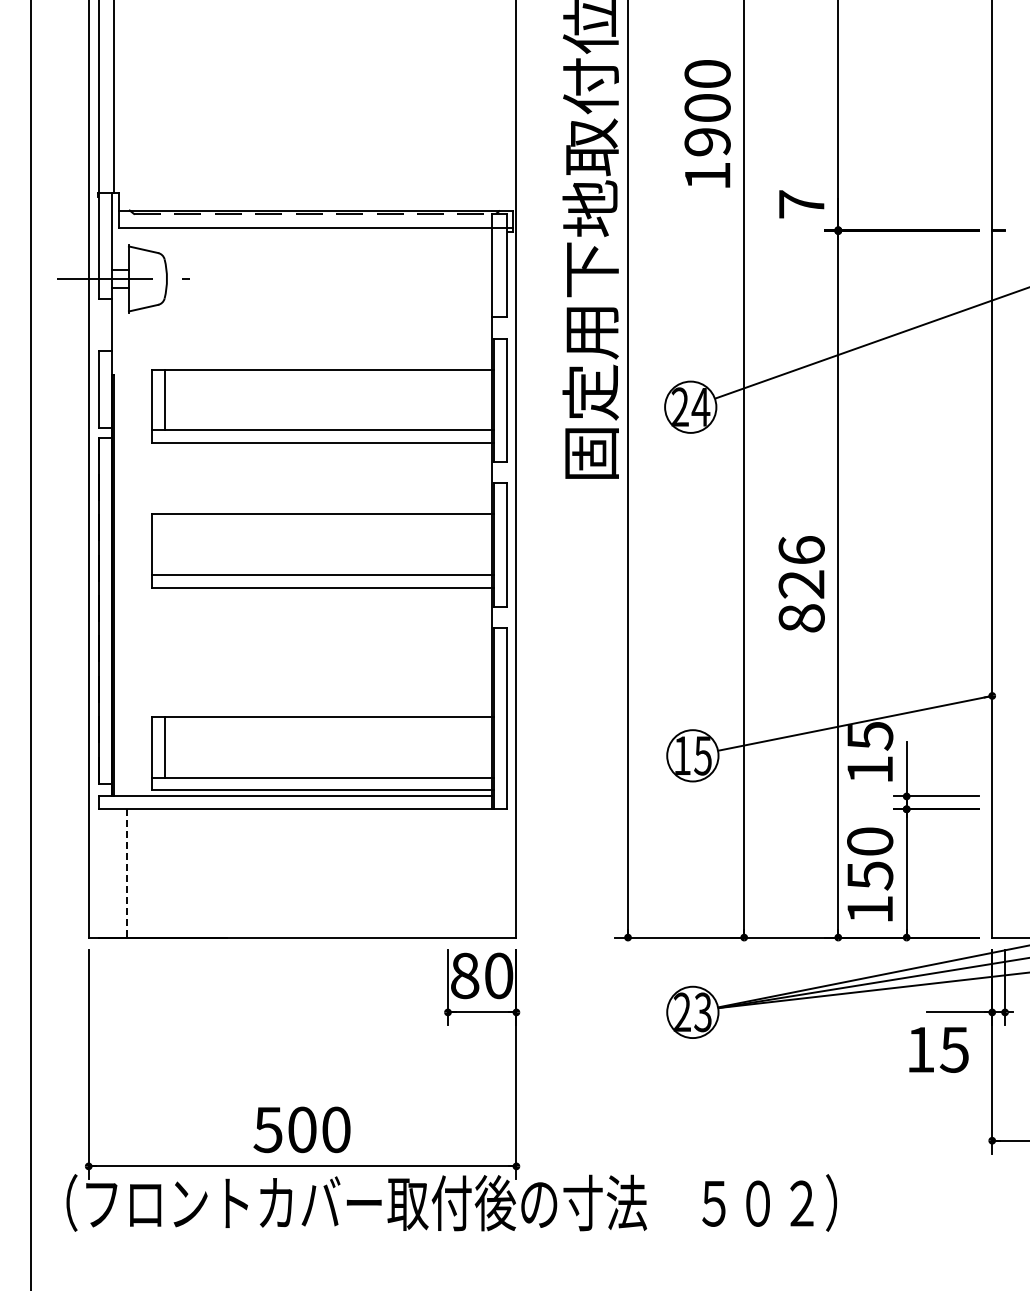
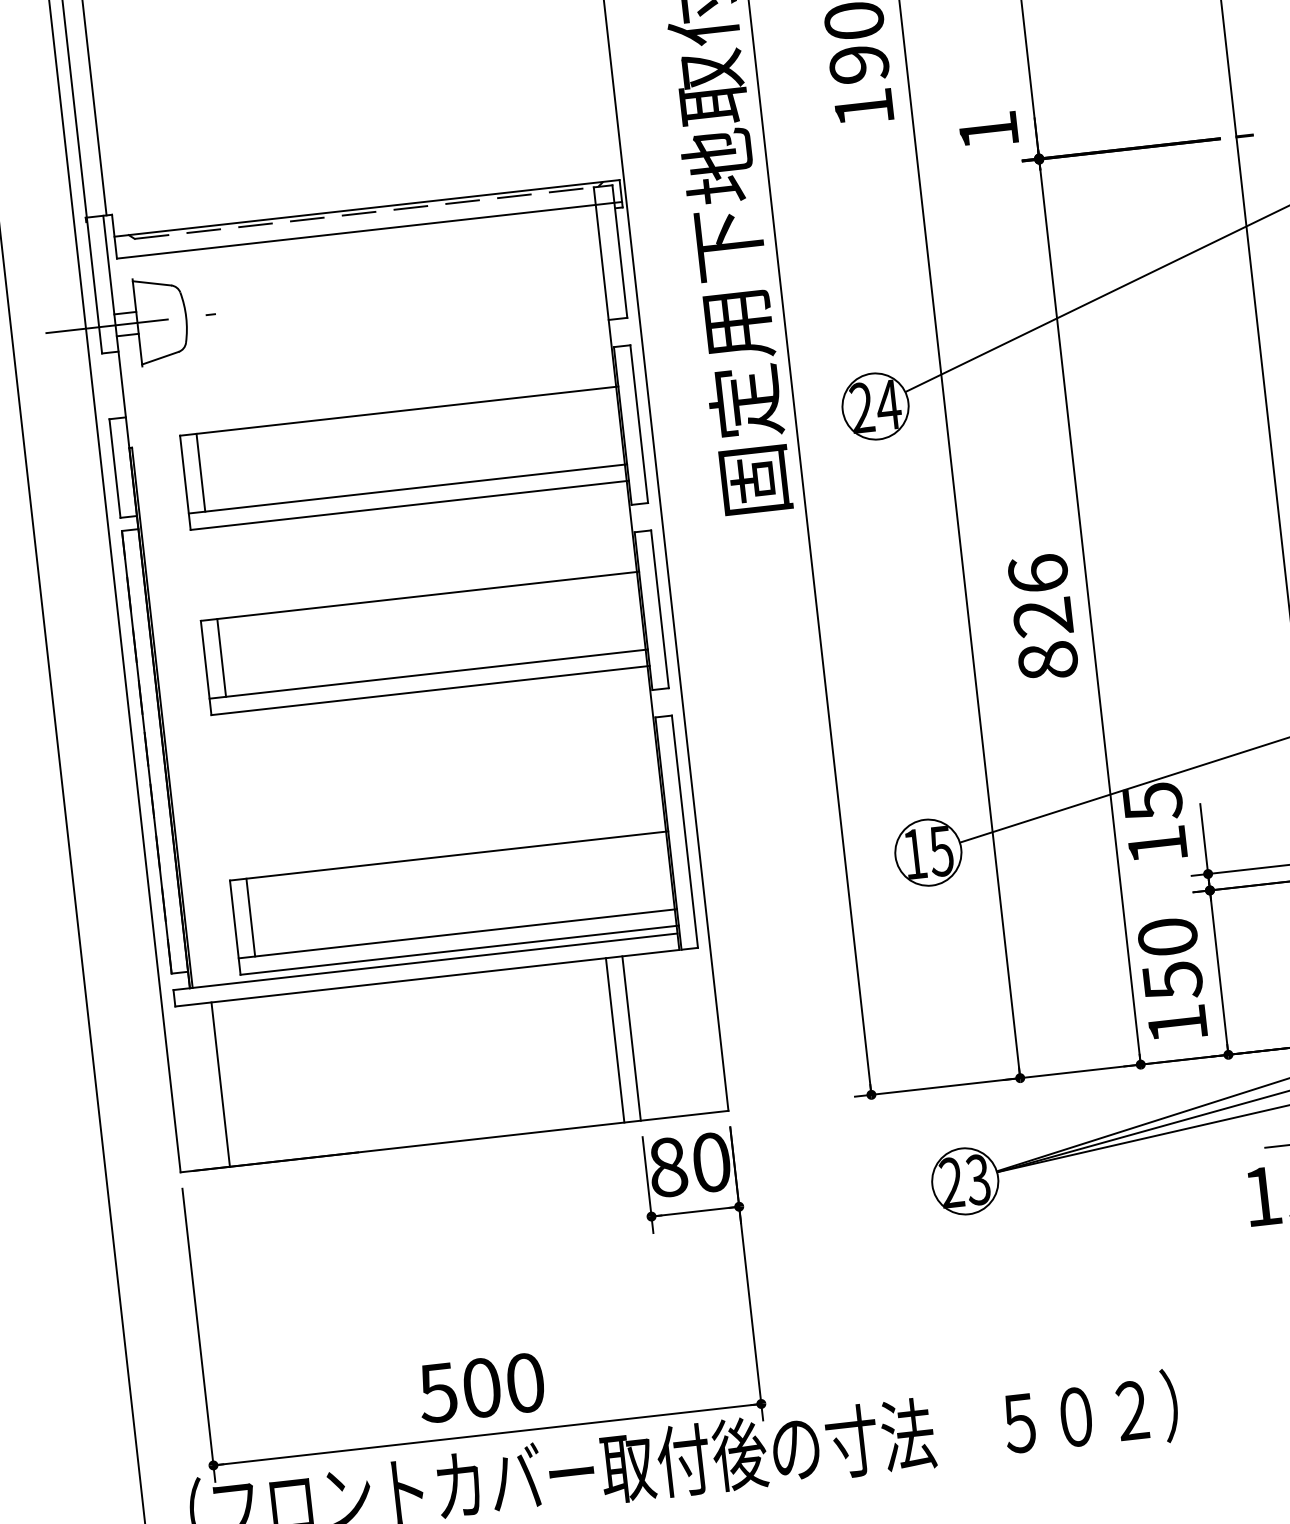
text: (801, 204) -> (988, 130), 7 -> 1
line: (164, 544) -> (221, 657), added
line: (127, 873) -> (221, 1084), dashed -> solid
line: (435, 873) -> (615, 1040), added
line: (447, 873) -> (630, 1038), added

